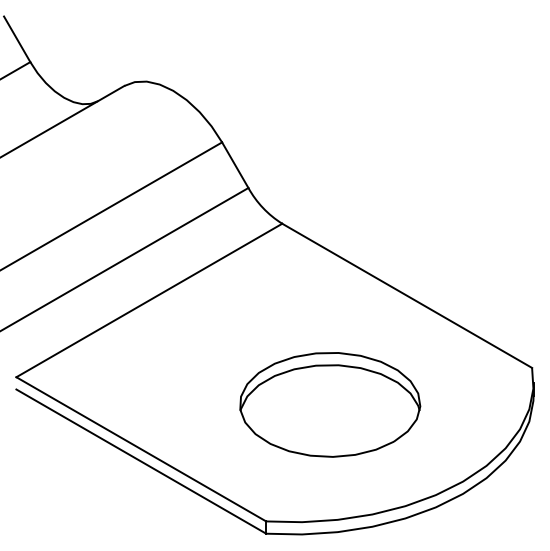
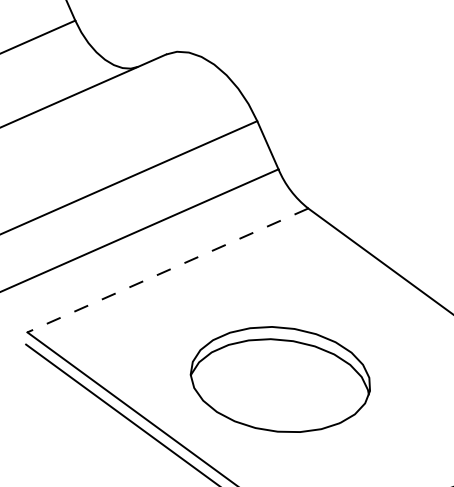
line: (148, 300) -> (167, 270), solid -> dashed
part: (330, 404) -> (280, 379), moved

